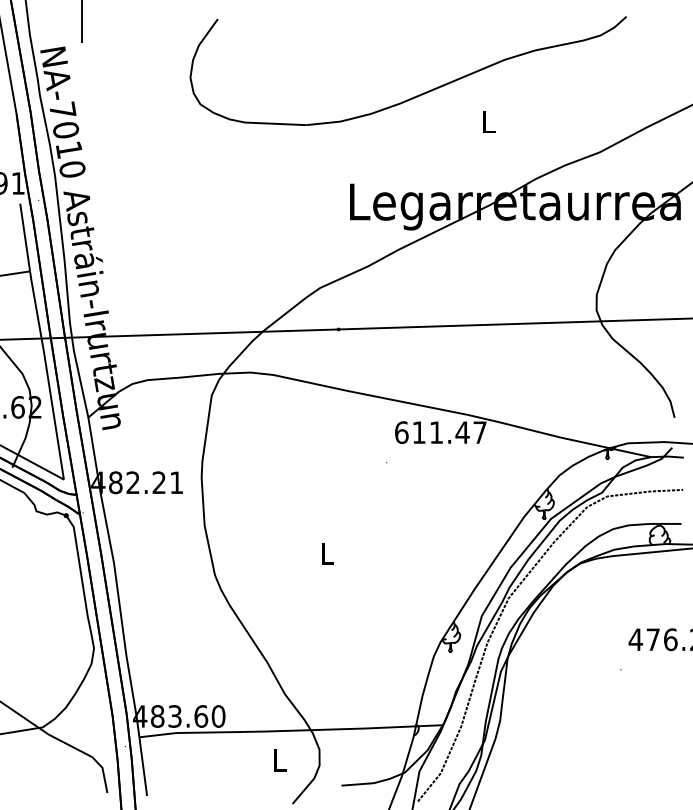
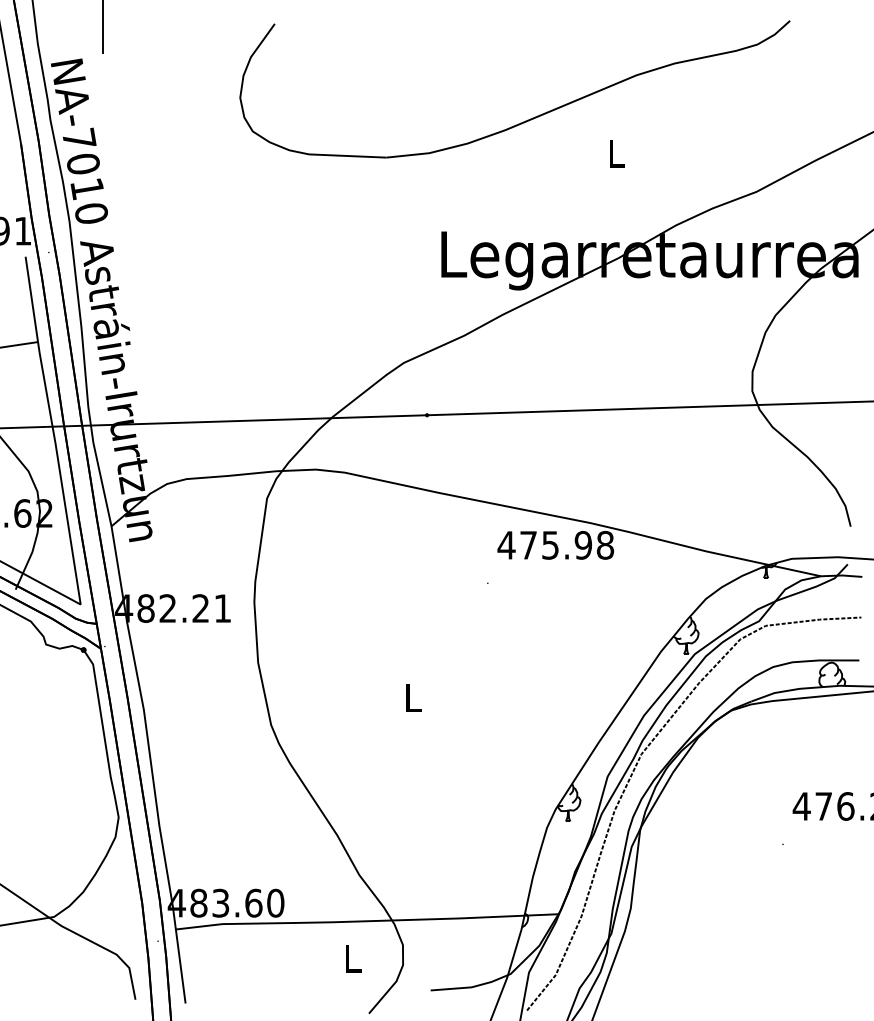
text: (440, 431) -> (555, 544), 611.47 -> 475.98

